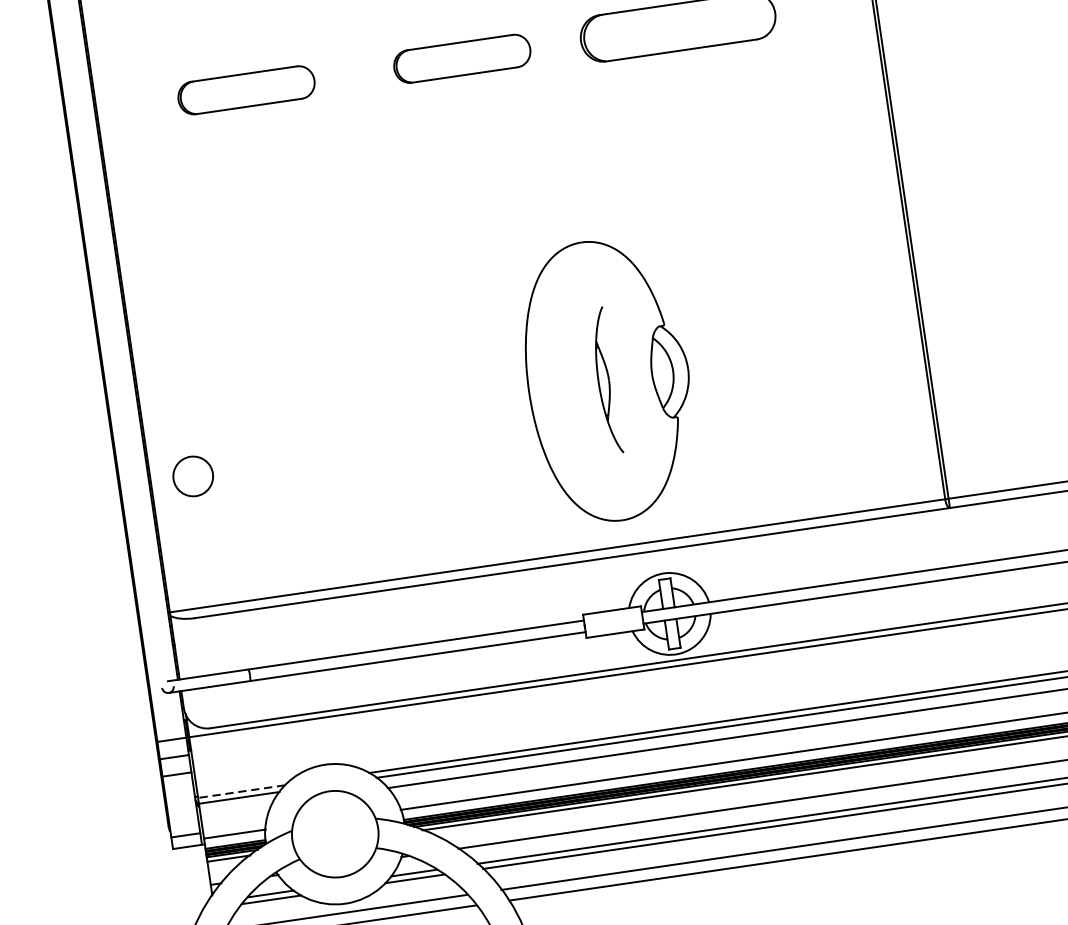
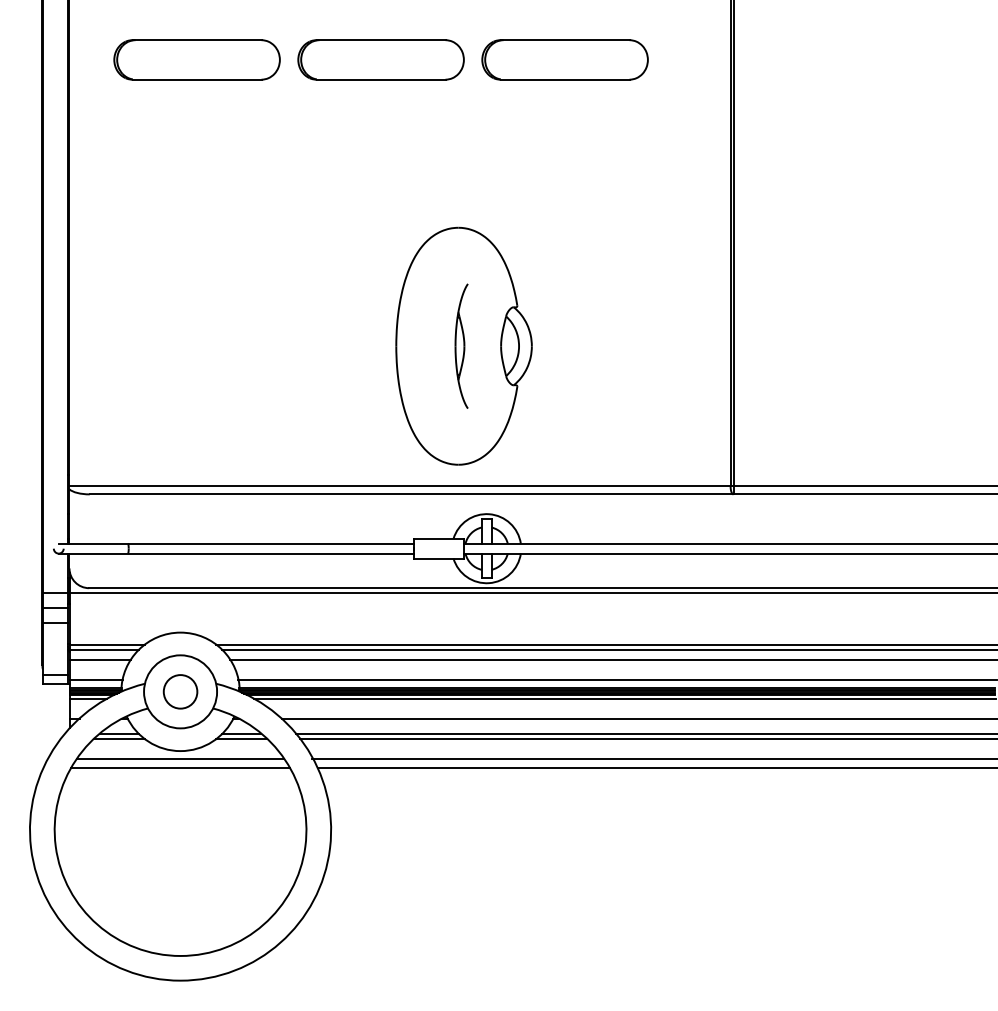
part: (461, 58) -> (380, 59), size x1.43
part: (245, 89) -> (196, 59), size x1.43
circle: (193, 476) -> (180, 691), moved
line: (241, 791) -> (107, 644), dashed -> solid
line: (235, 809) -> (100, 659), added

